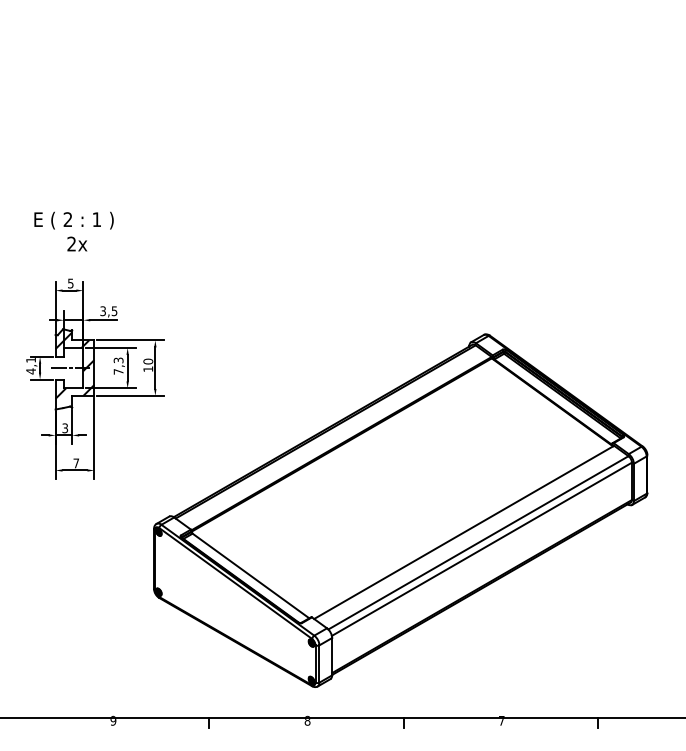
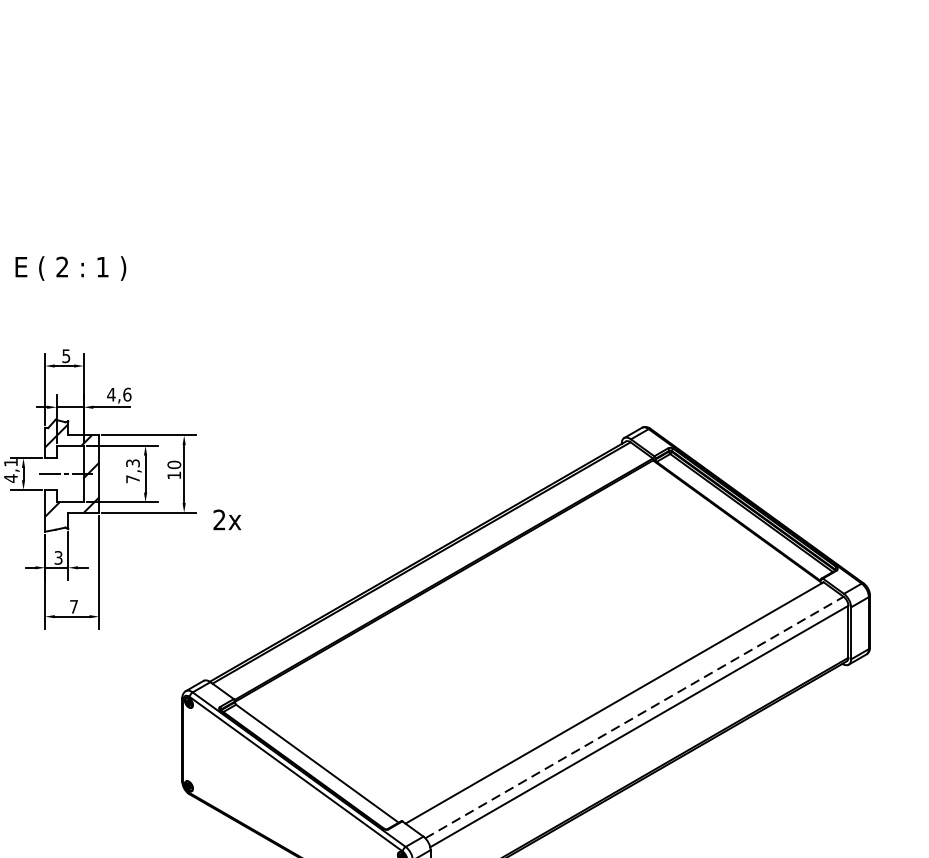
text: (77, 243) -> (227, 519), moved
text: (108, 311) -> (118, 395), 3,5 -> 4,6
line: (478, 542) -> (634, 717), solid -> dashed

